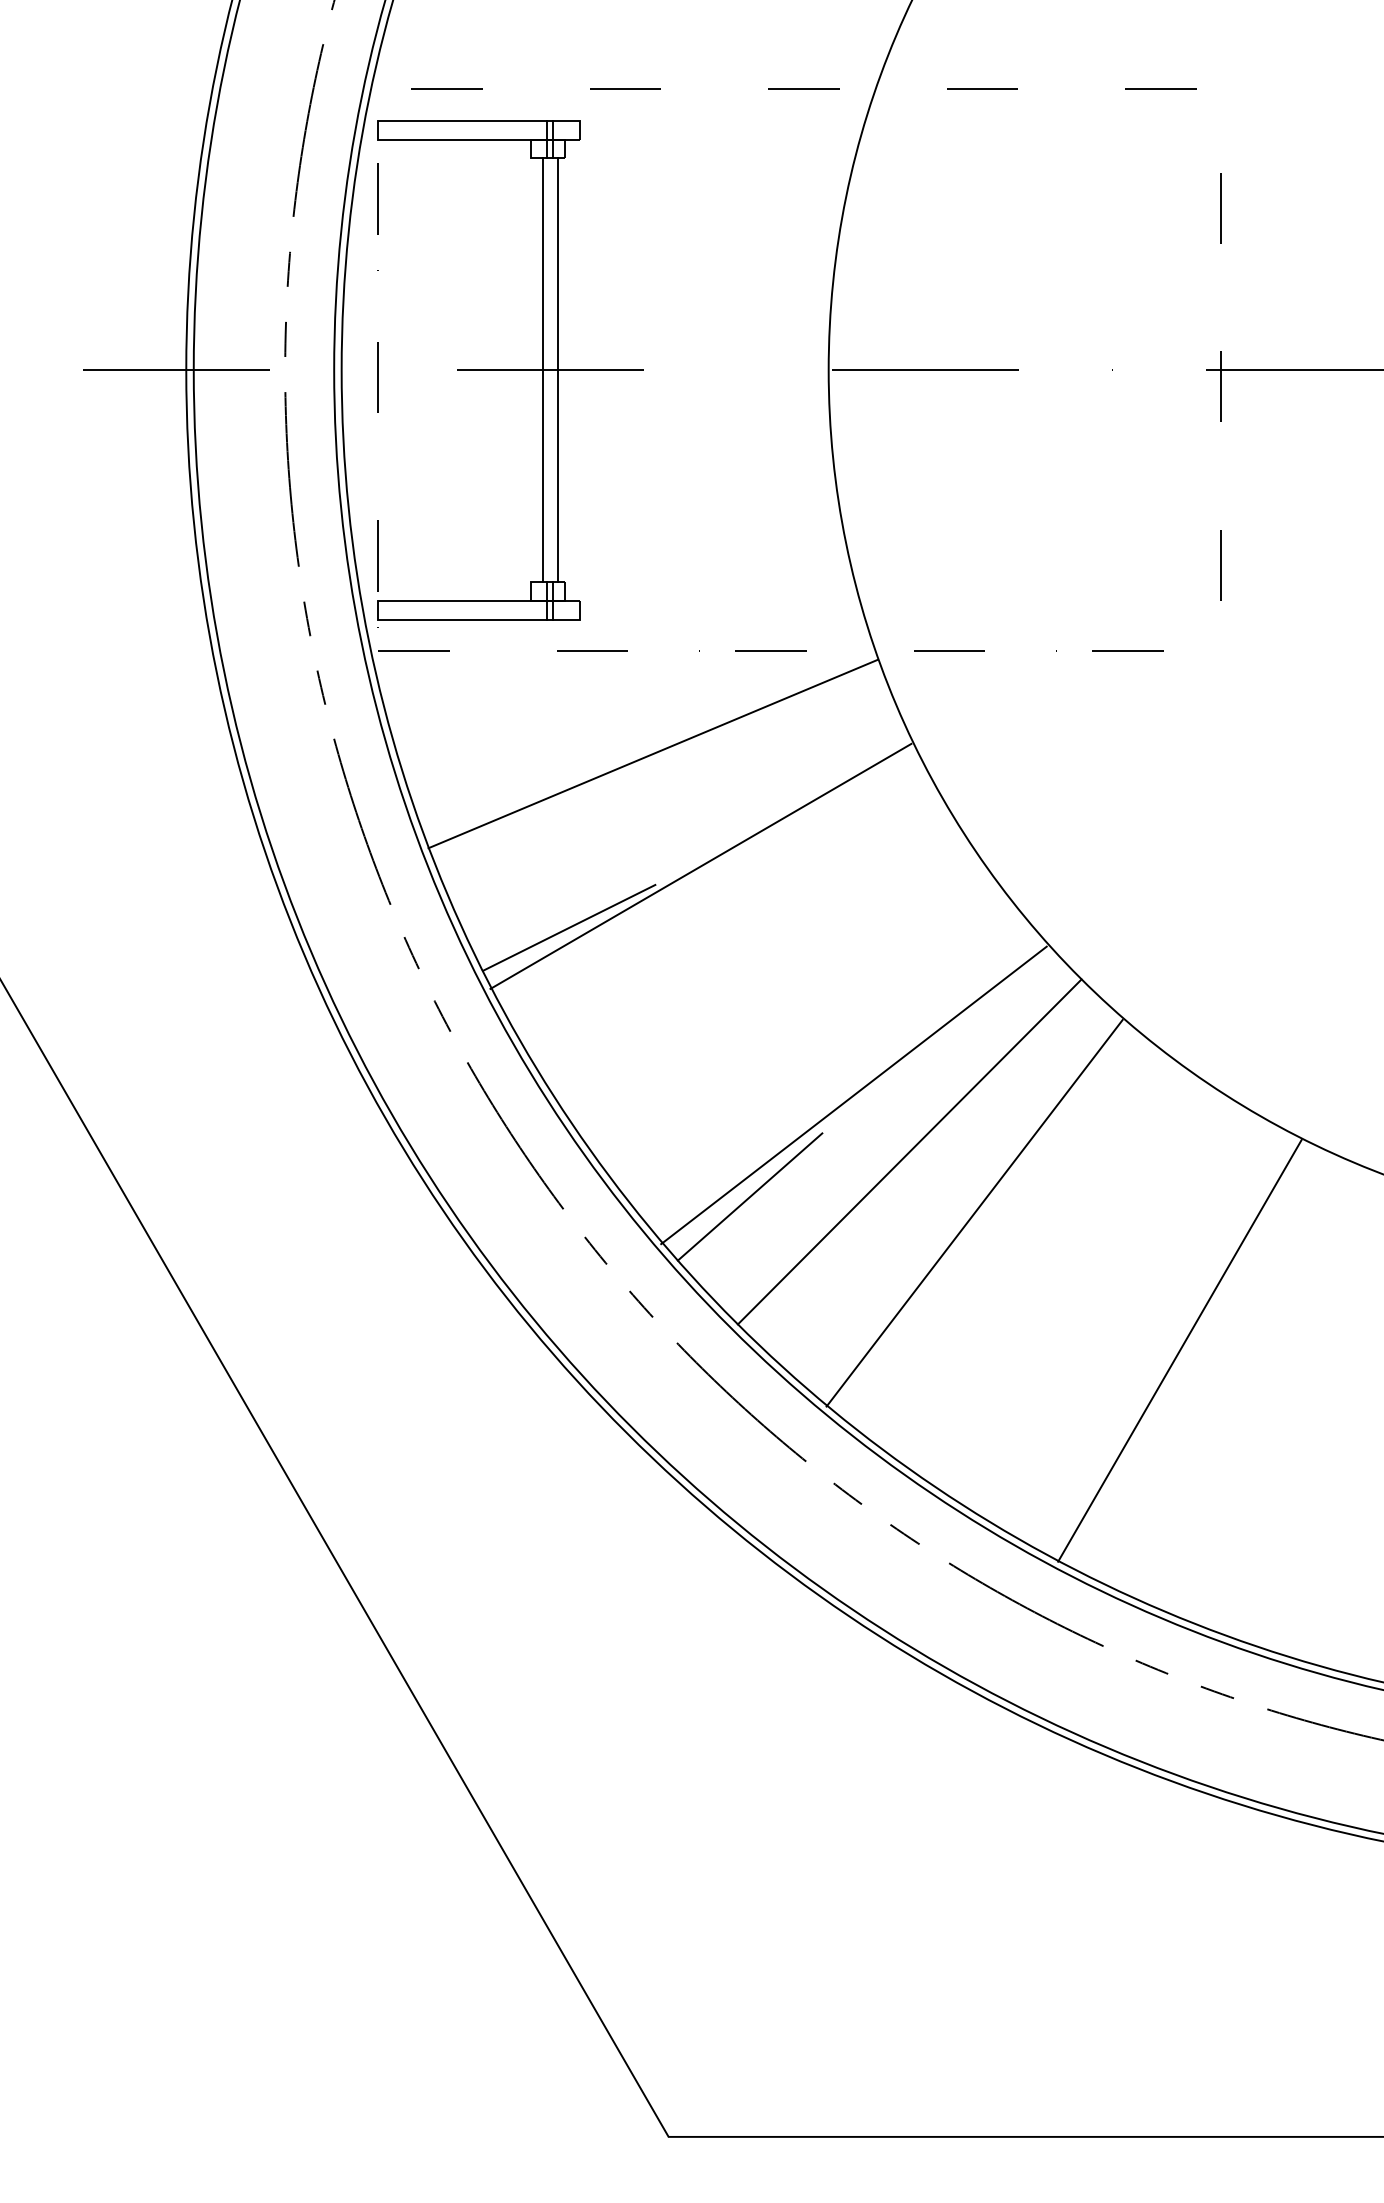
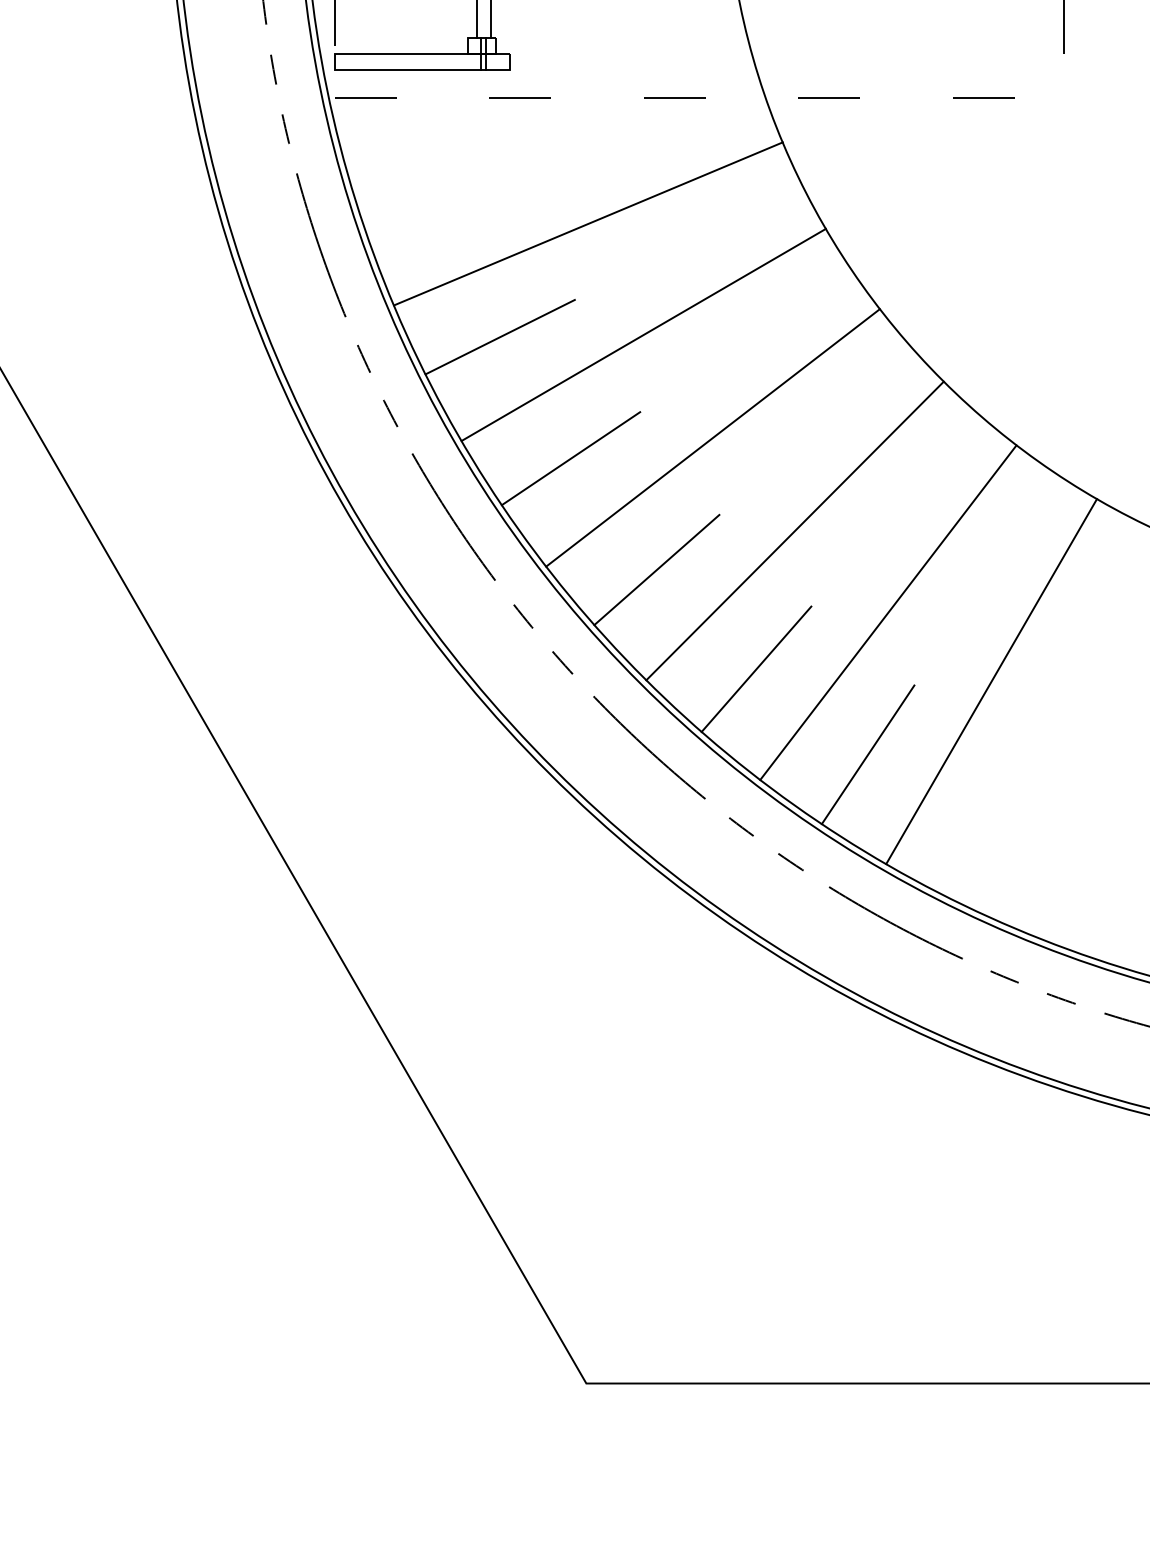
line: (652, 753) -> (587, 223), moved
line: (700, 865) -> (643, 334), moved
line: (650, 1068) -> (570, 458), added
line: (853, 1095) -> (712, 438), moved
line: (974, 1212) -> (888, 611), moved
line: (864, 1311) -> (755, 669), added
line: (1179, 1350) -> (991, 681), moved
line: (993, 1410) -> (867, 754), added

